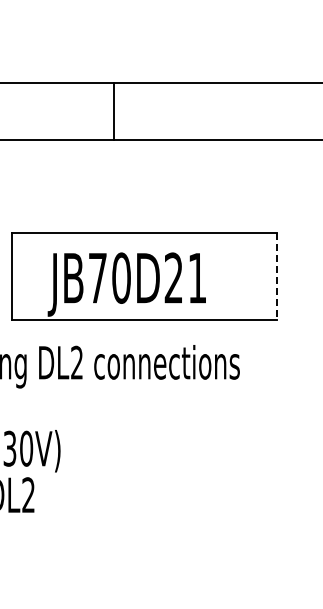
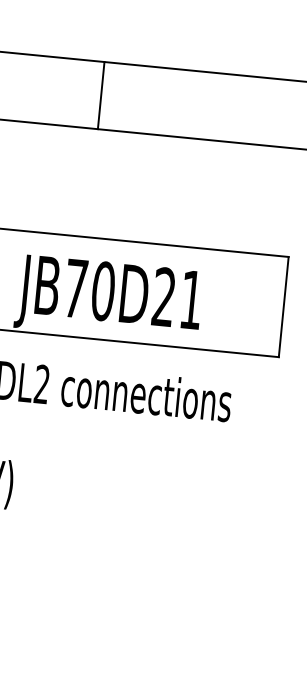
line: (114, 111) -> (101, 95), moved
line: (276, 277) -> (283, 308), dashed -> solid

